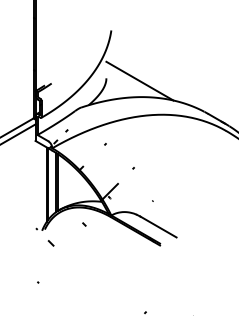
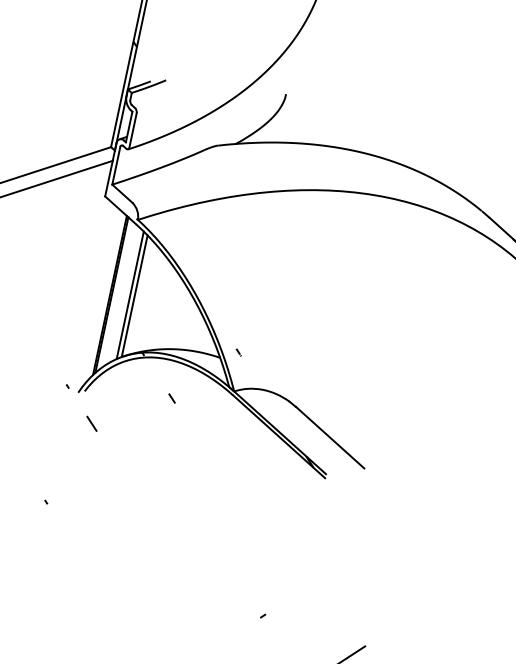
line: (139, 80) -> (356, 113), removed
hatch: (96, 152) -> (230, 249), removed

